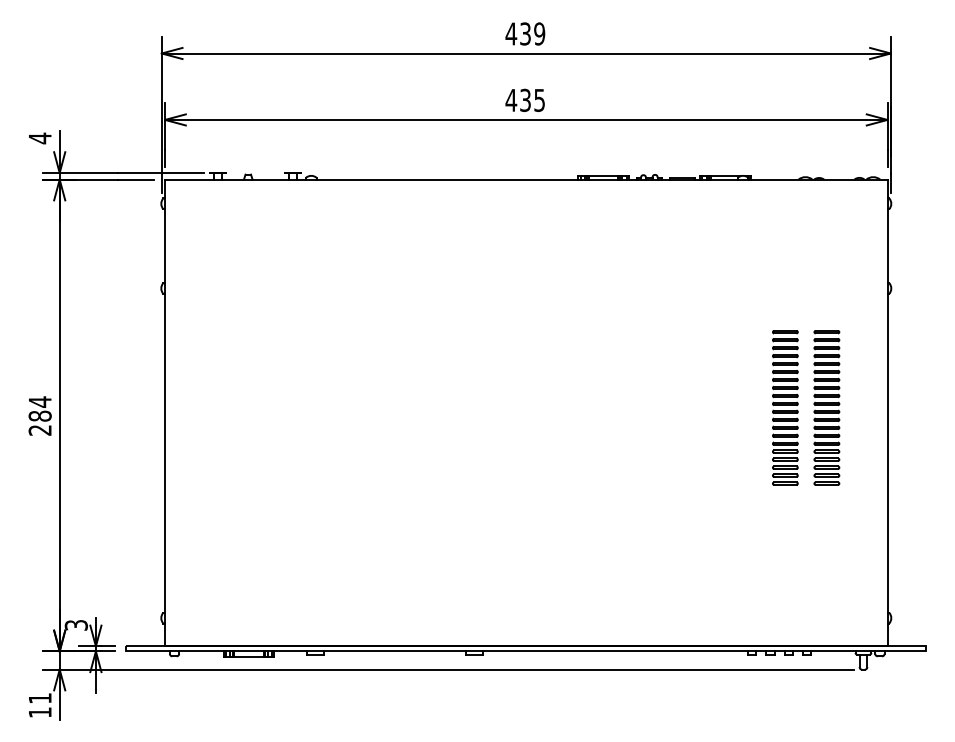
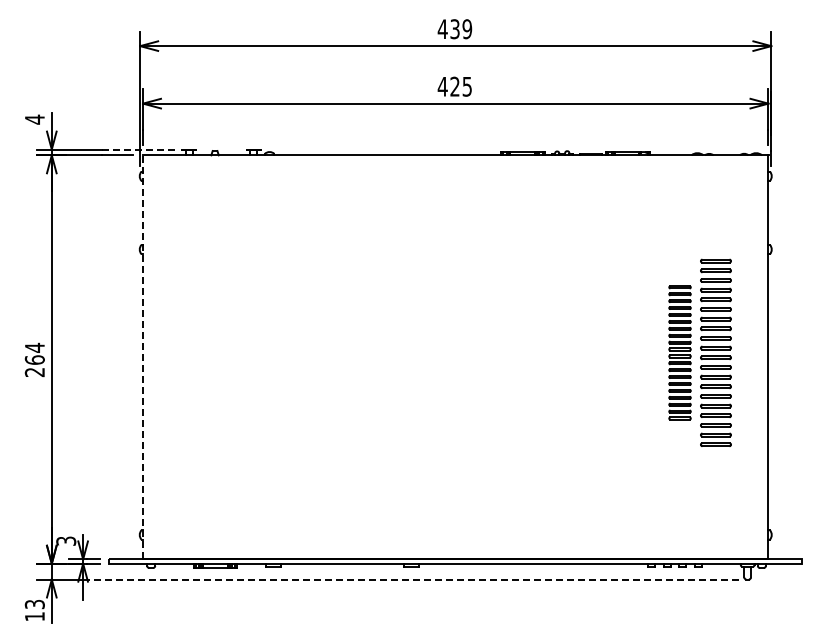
text: (524, 100) -> (454, 86), 435 -> 425
line: (162, 172) -> (140, 149), solid -> dashed
part: (826, 407) -> (715, 352), size x1.4
line: (165, 412) -> (143, 356), solid -> dashed
text: (39, 415) -> (34, 359), 284 -> 264
line: (475, 669) -> (411, 579), solid -> dashed
text: (39, 698) -> (34, 604), 11 -> 13

